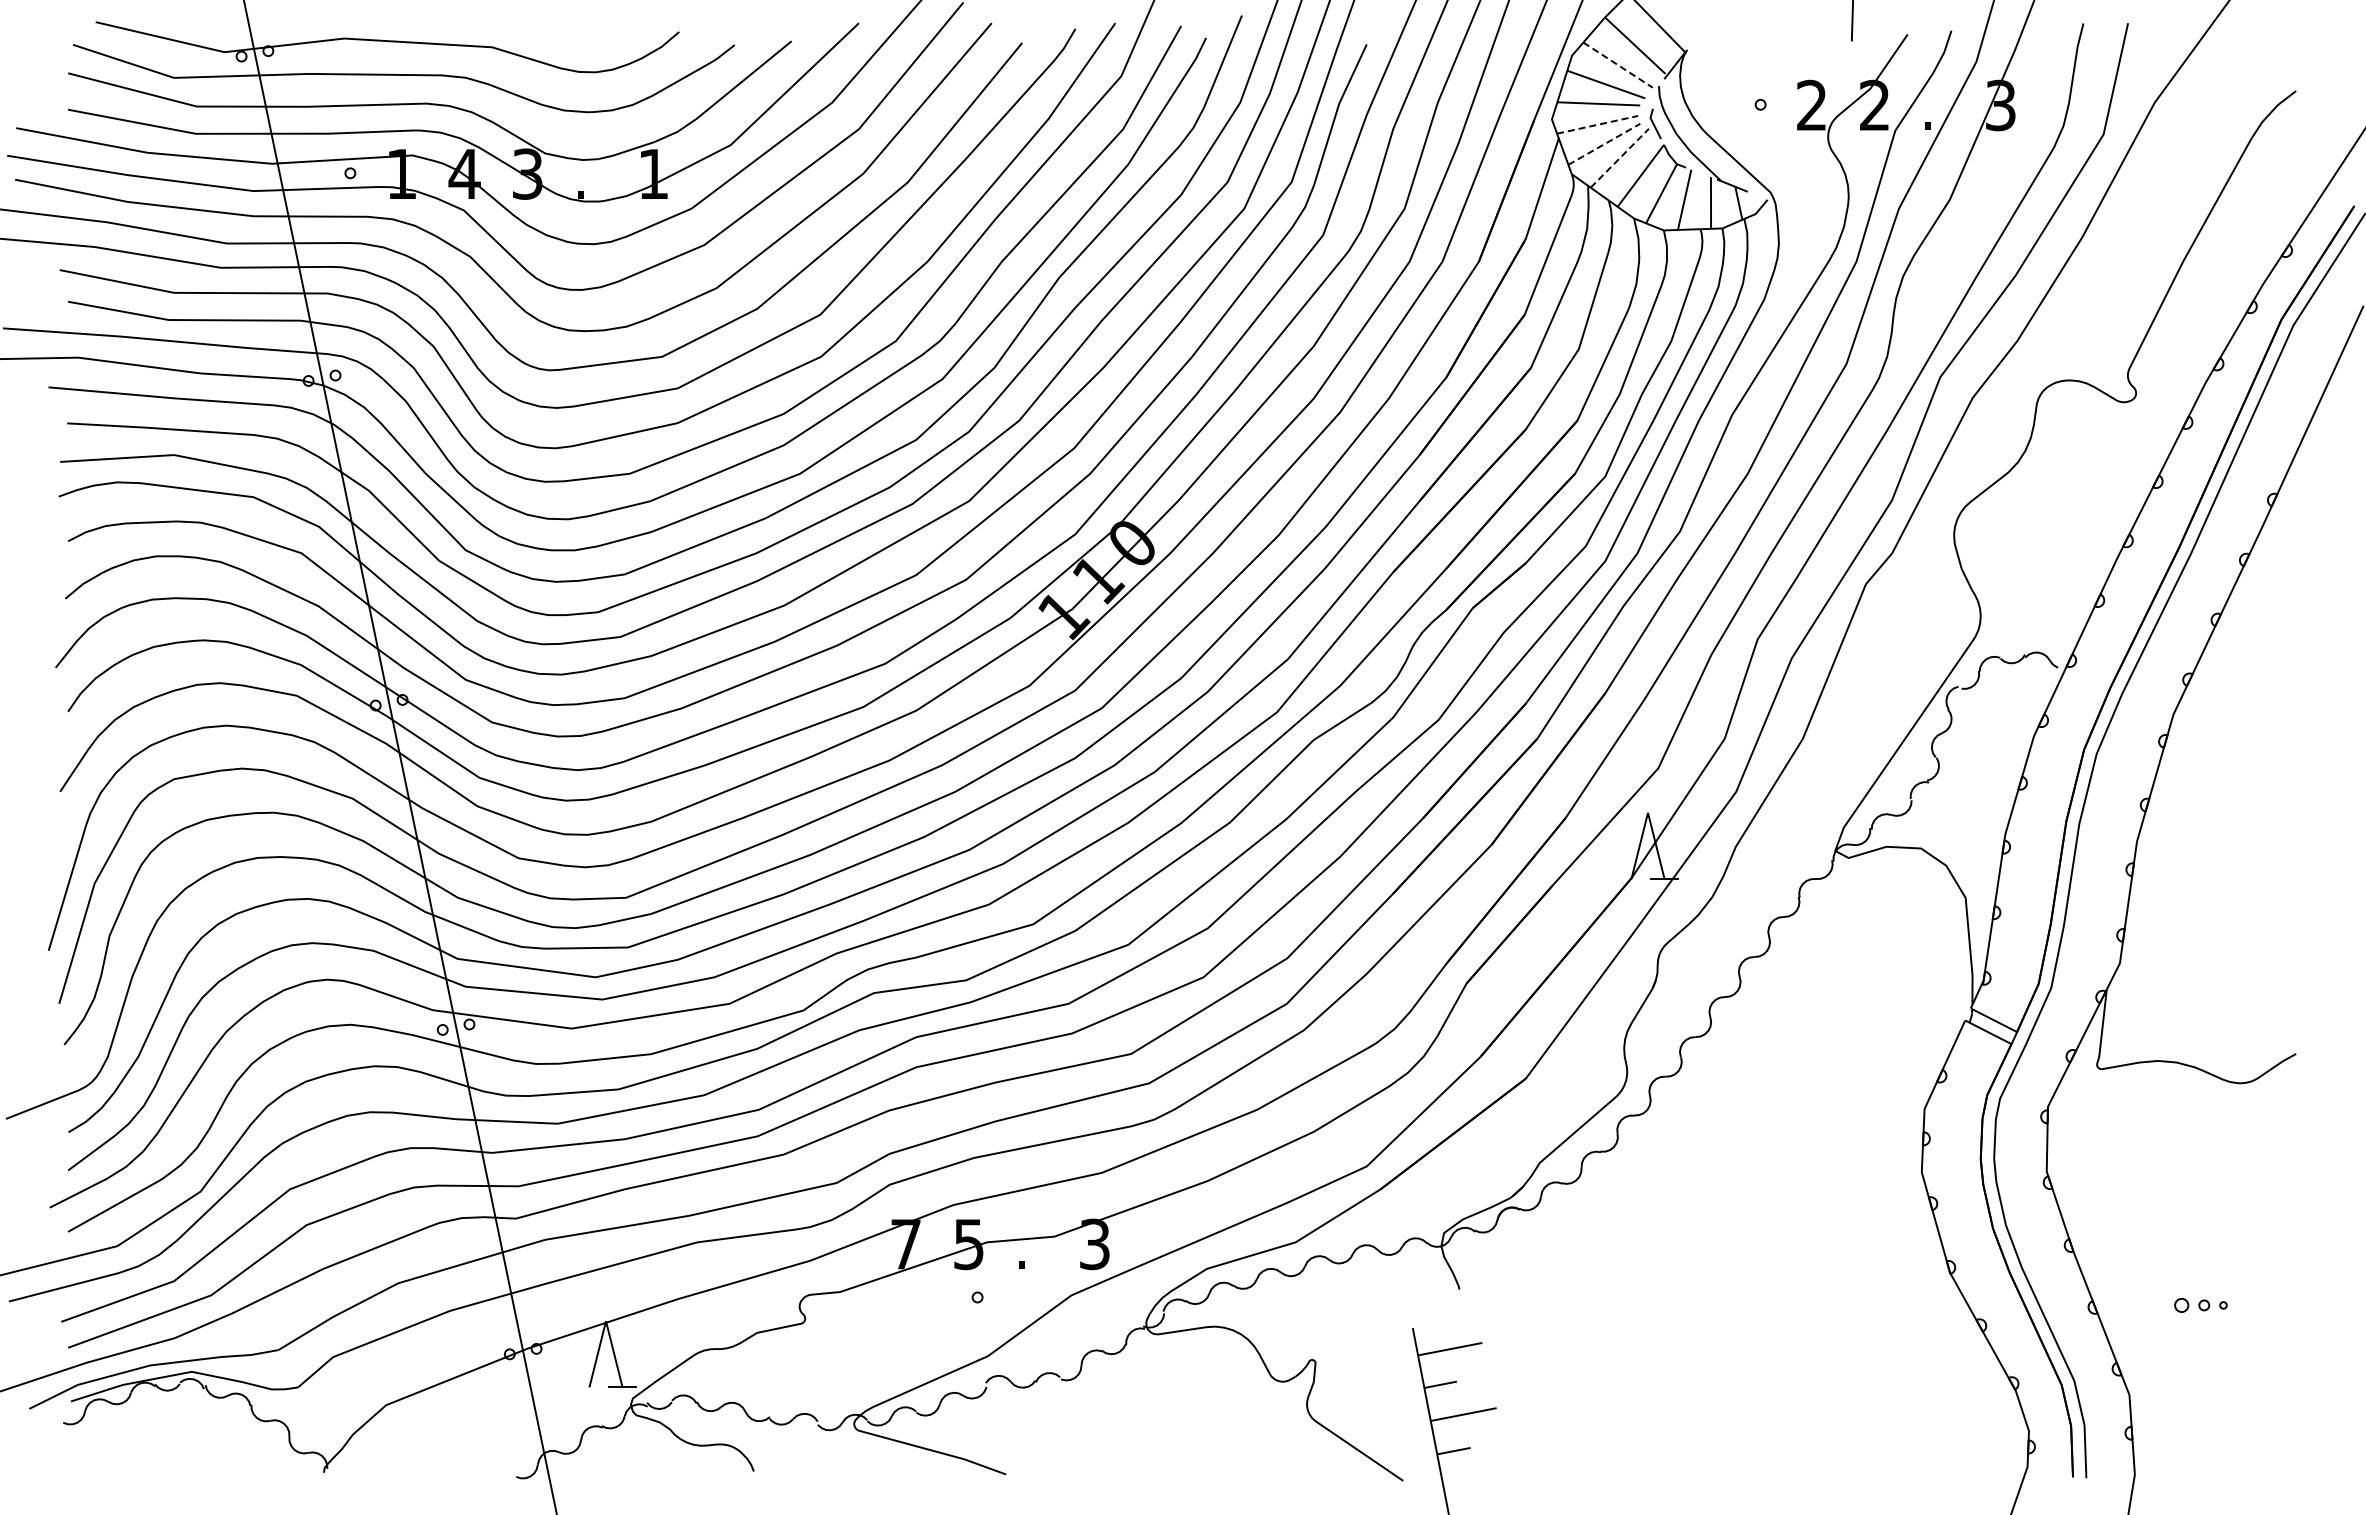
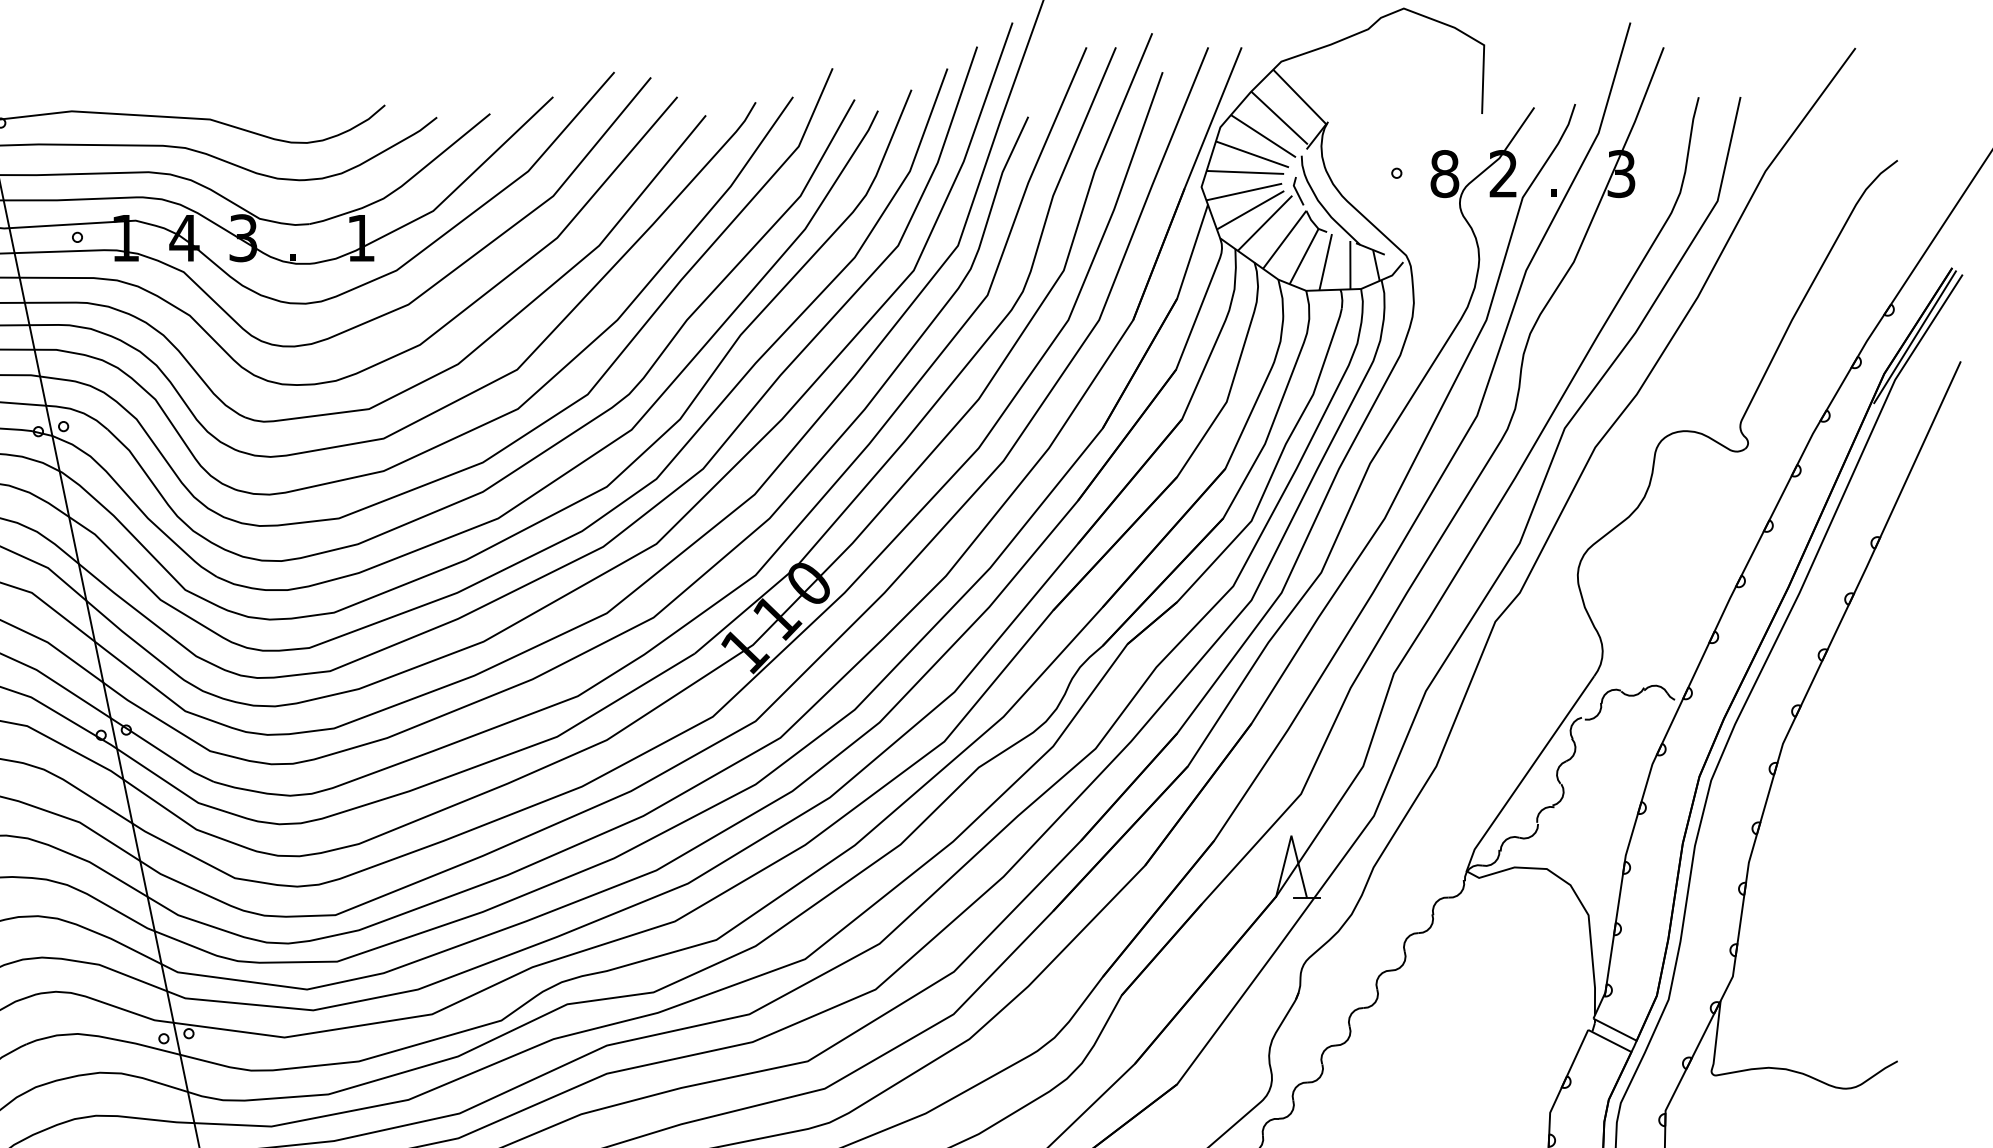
line: (1618, 65) -> (1263, 136), dashed -> solid
text: (1811, 105) -> (1444, 173), 2 -> 8
line: (1598, 124) -> (1245, 191), dashed -> solid
line: (1604, 144) -> (1250, 210), dashed -> solid
line: (1620, 157) -> (1265, 222), dashed -> solid
line: (2314, 279) -> (1914, 336), added

